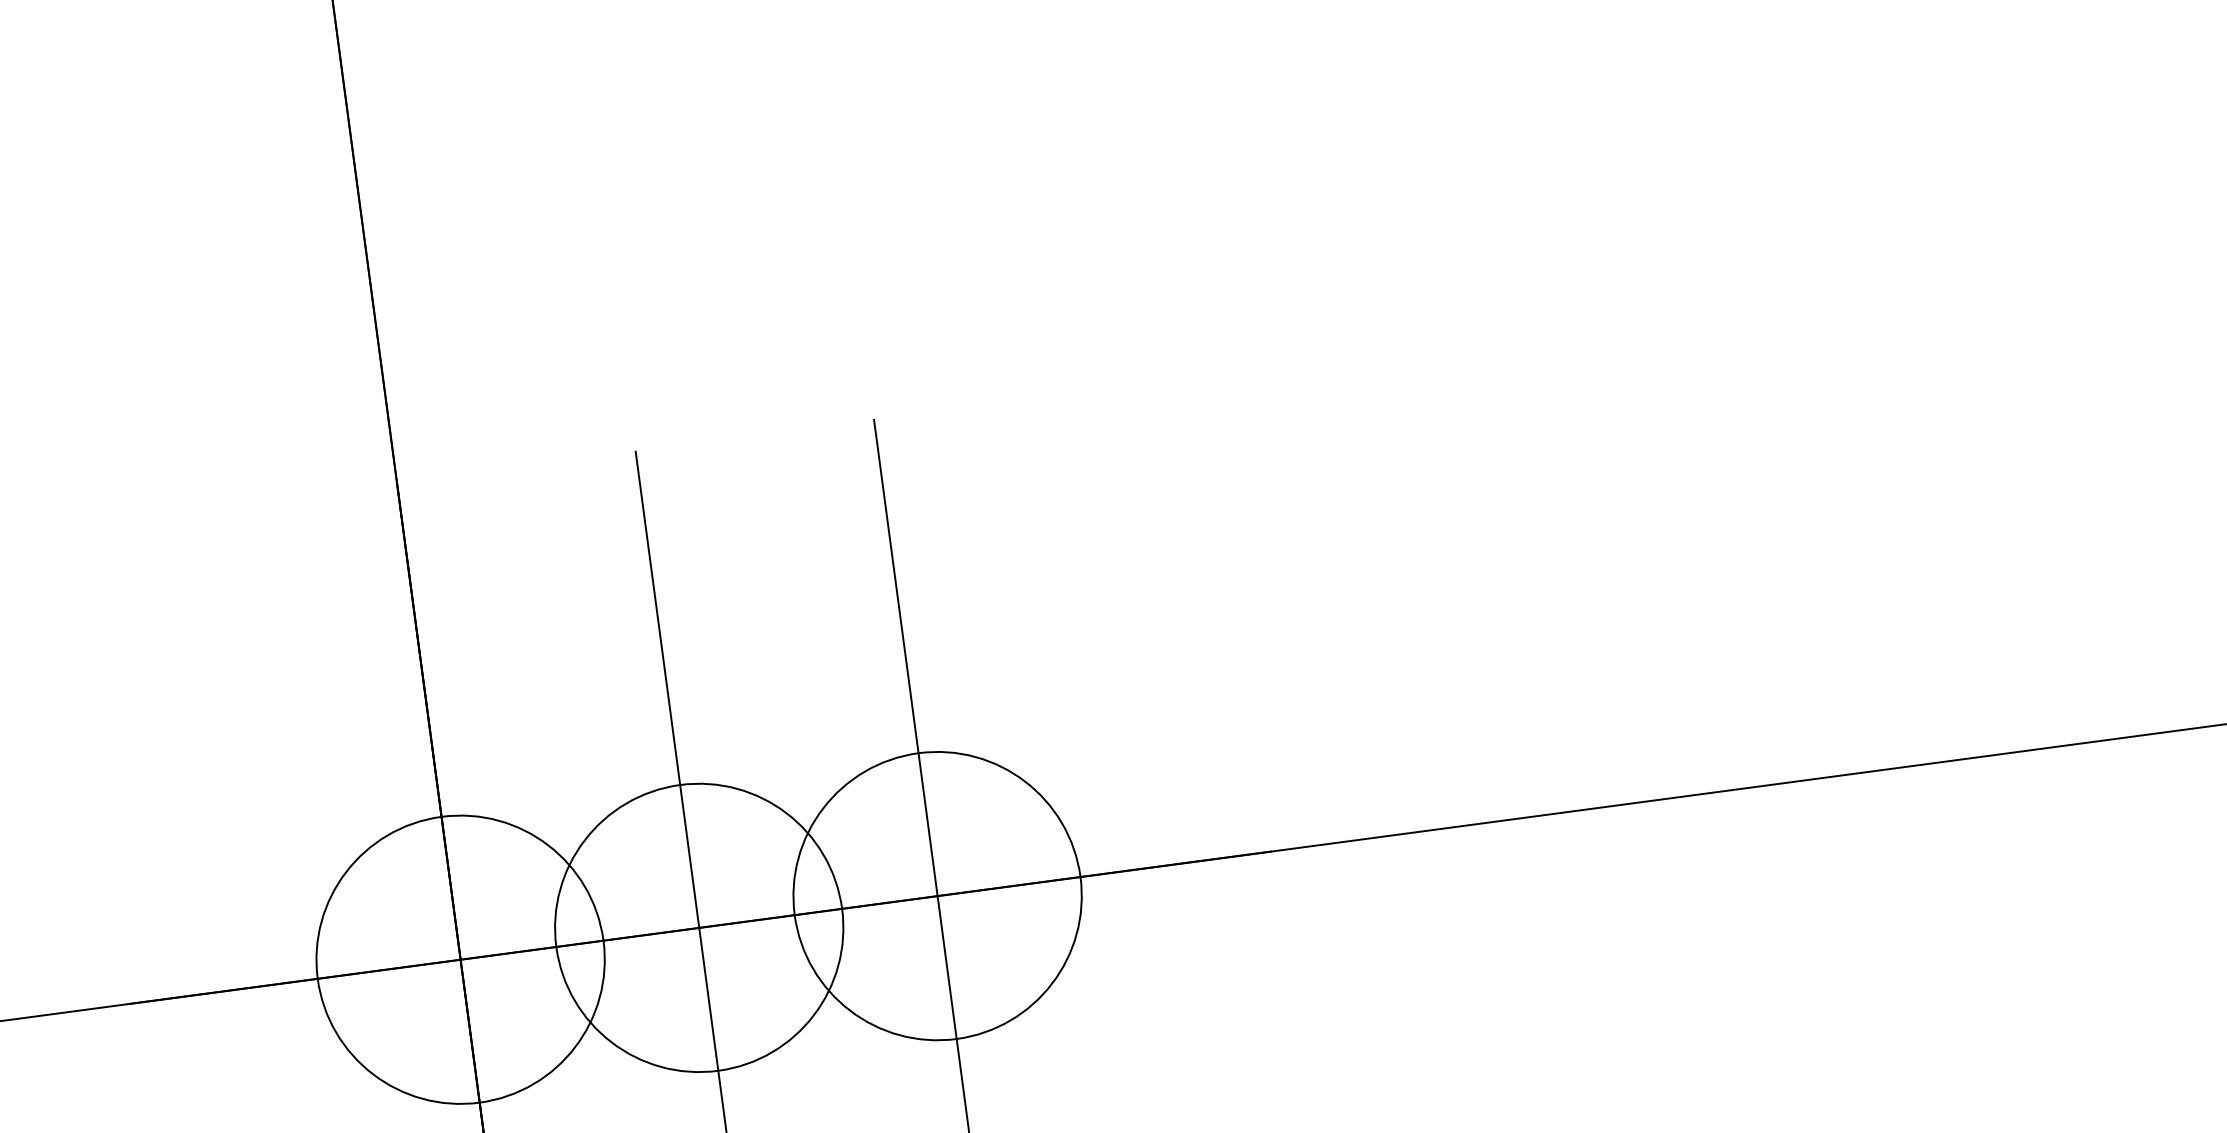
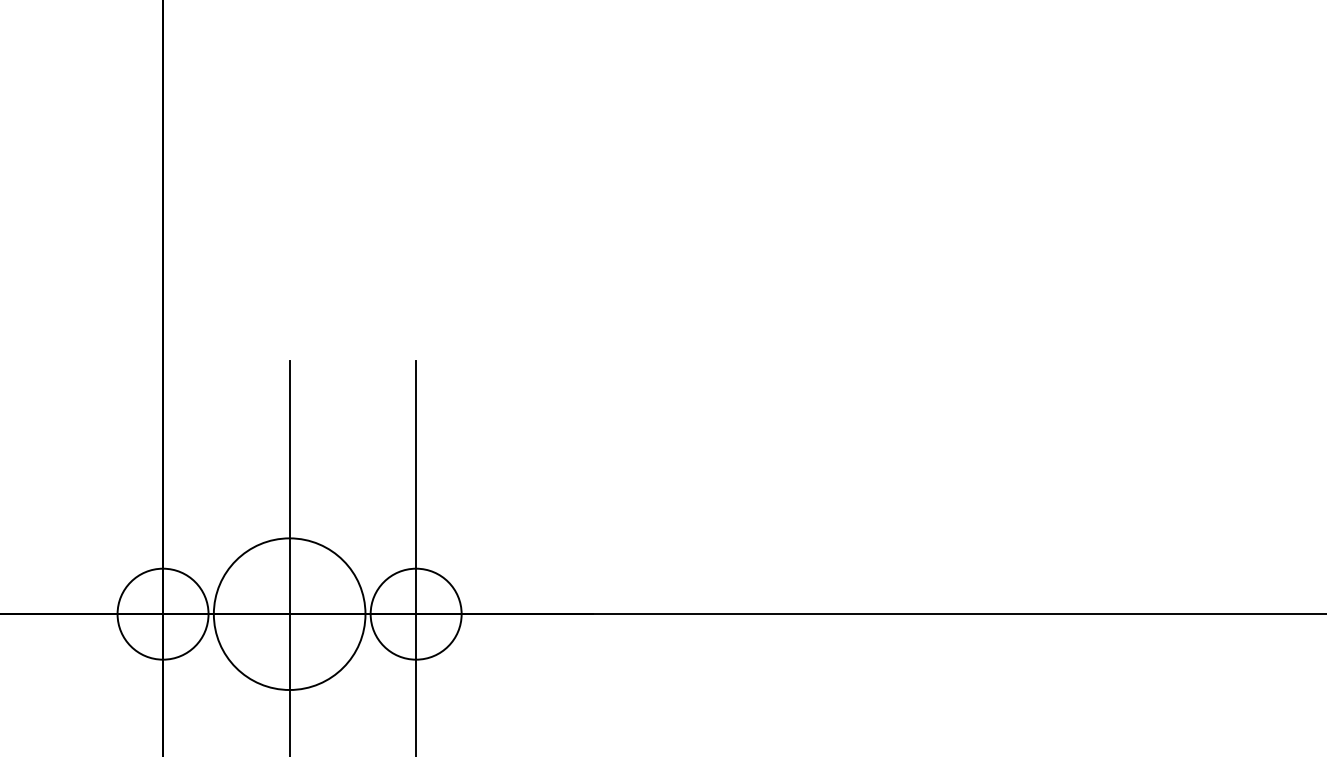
circle: (936, 896) -> (415, 614), size x0.6
circle: (459, 960) -> (162, 614), size x0.6

